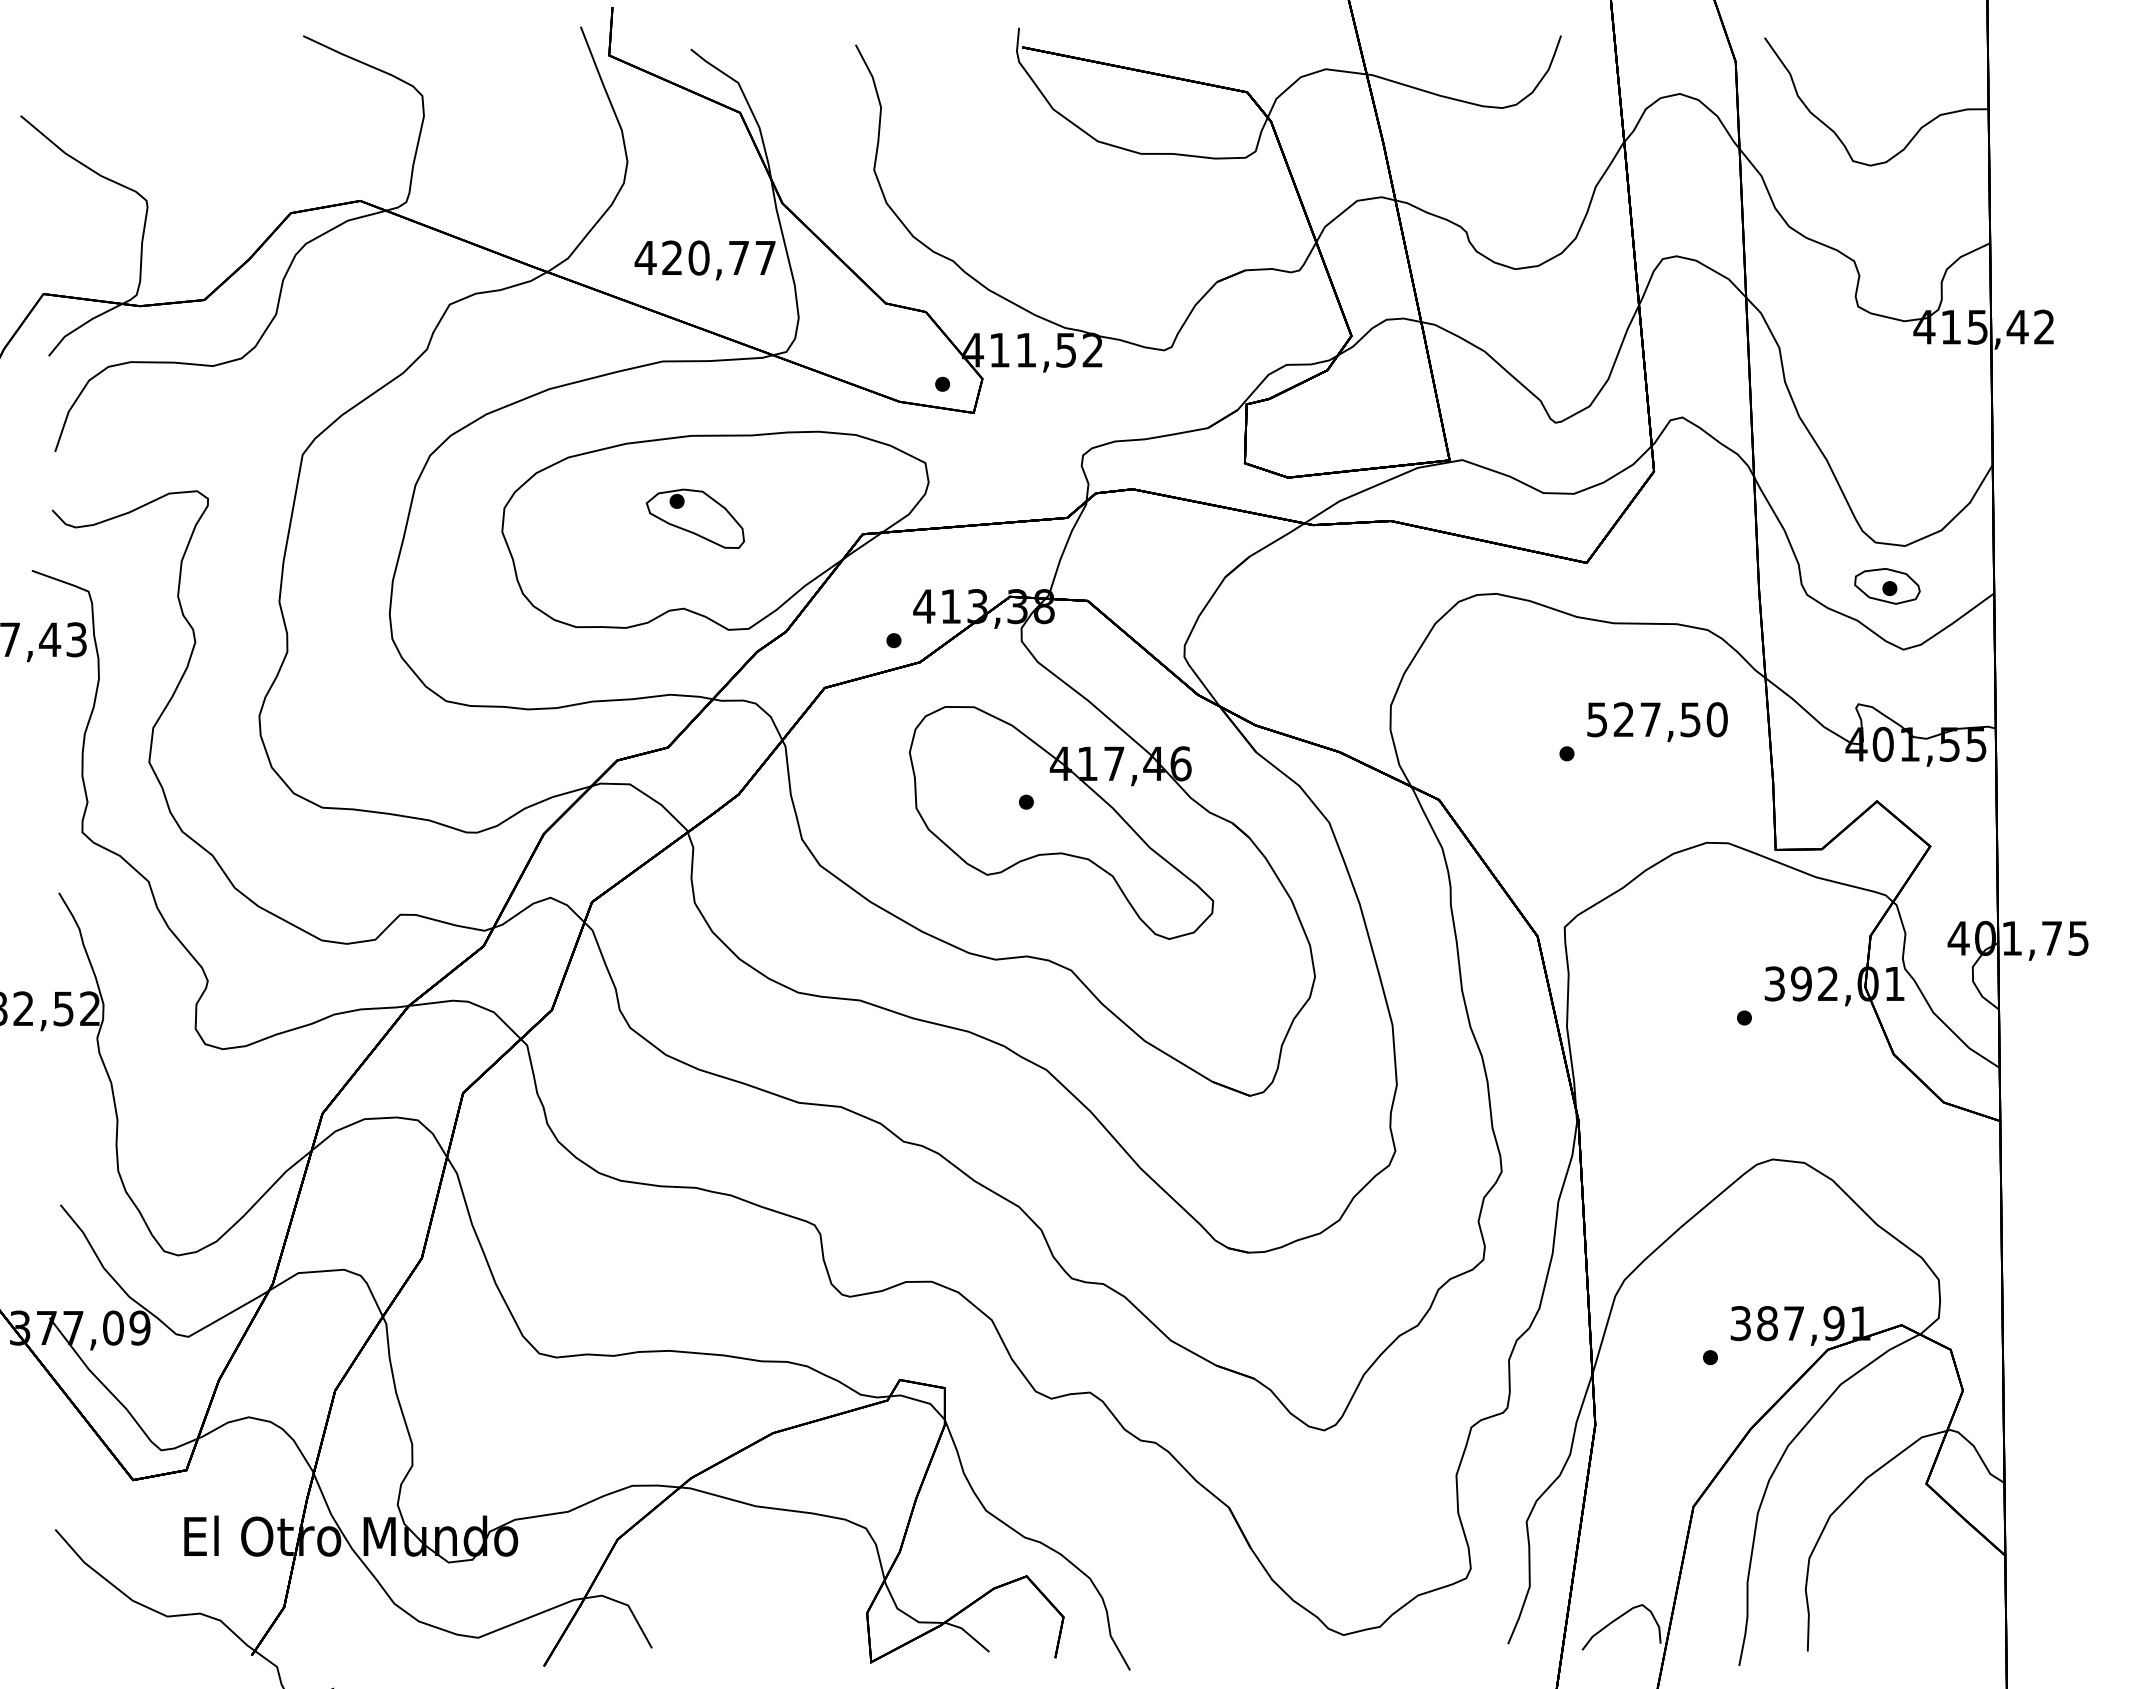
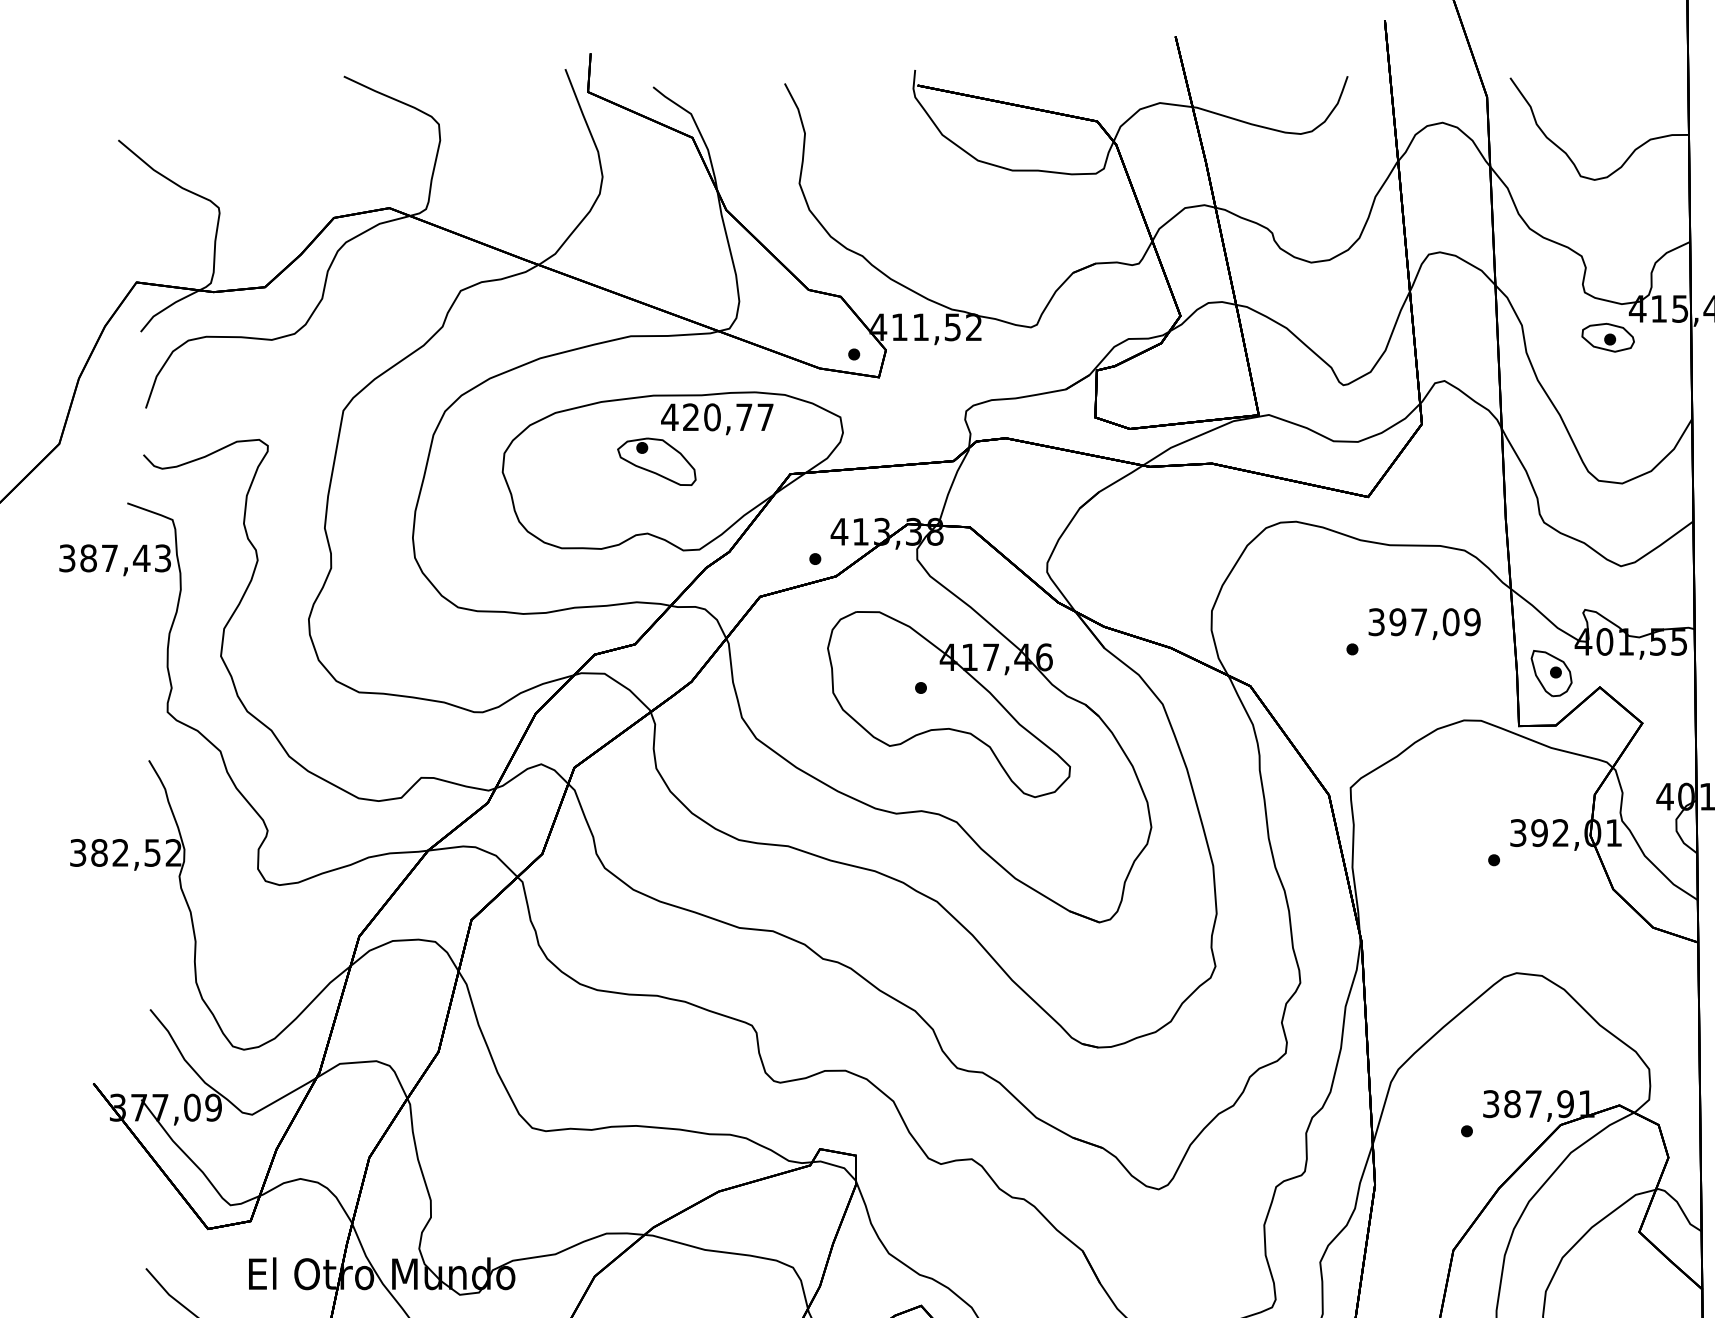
text: (704, 260) -> (716, 419), moved
part: (1887, 586) -> (1608, 337), moved
text: (1657, 719) -> (1424, 622), 527,50 -> 397,09
part: (1816, 783) -> (1551, 673), added

